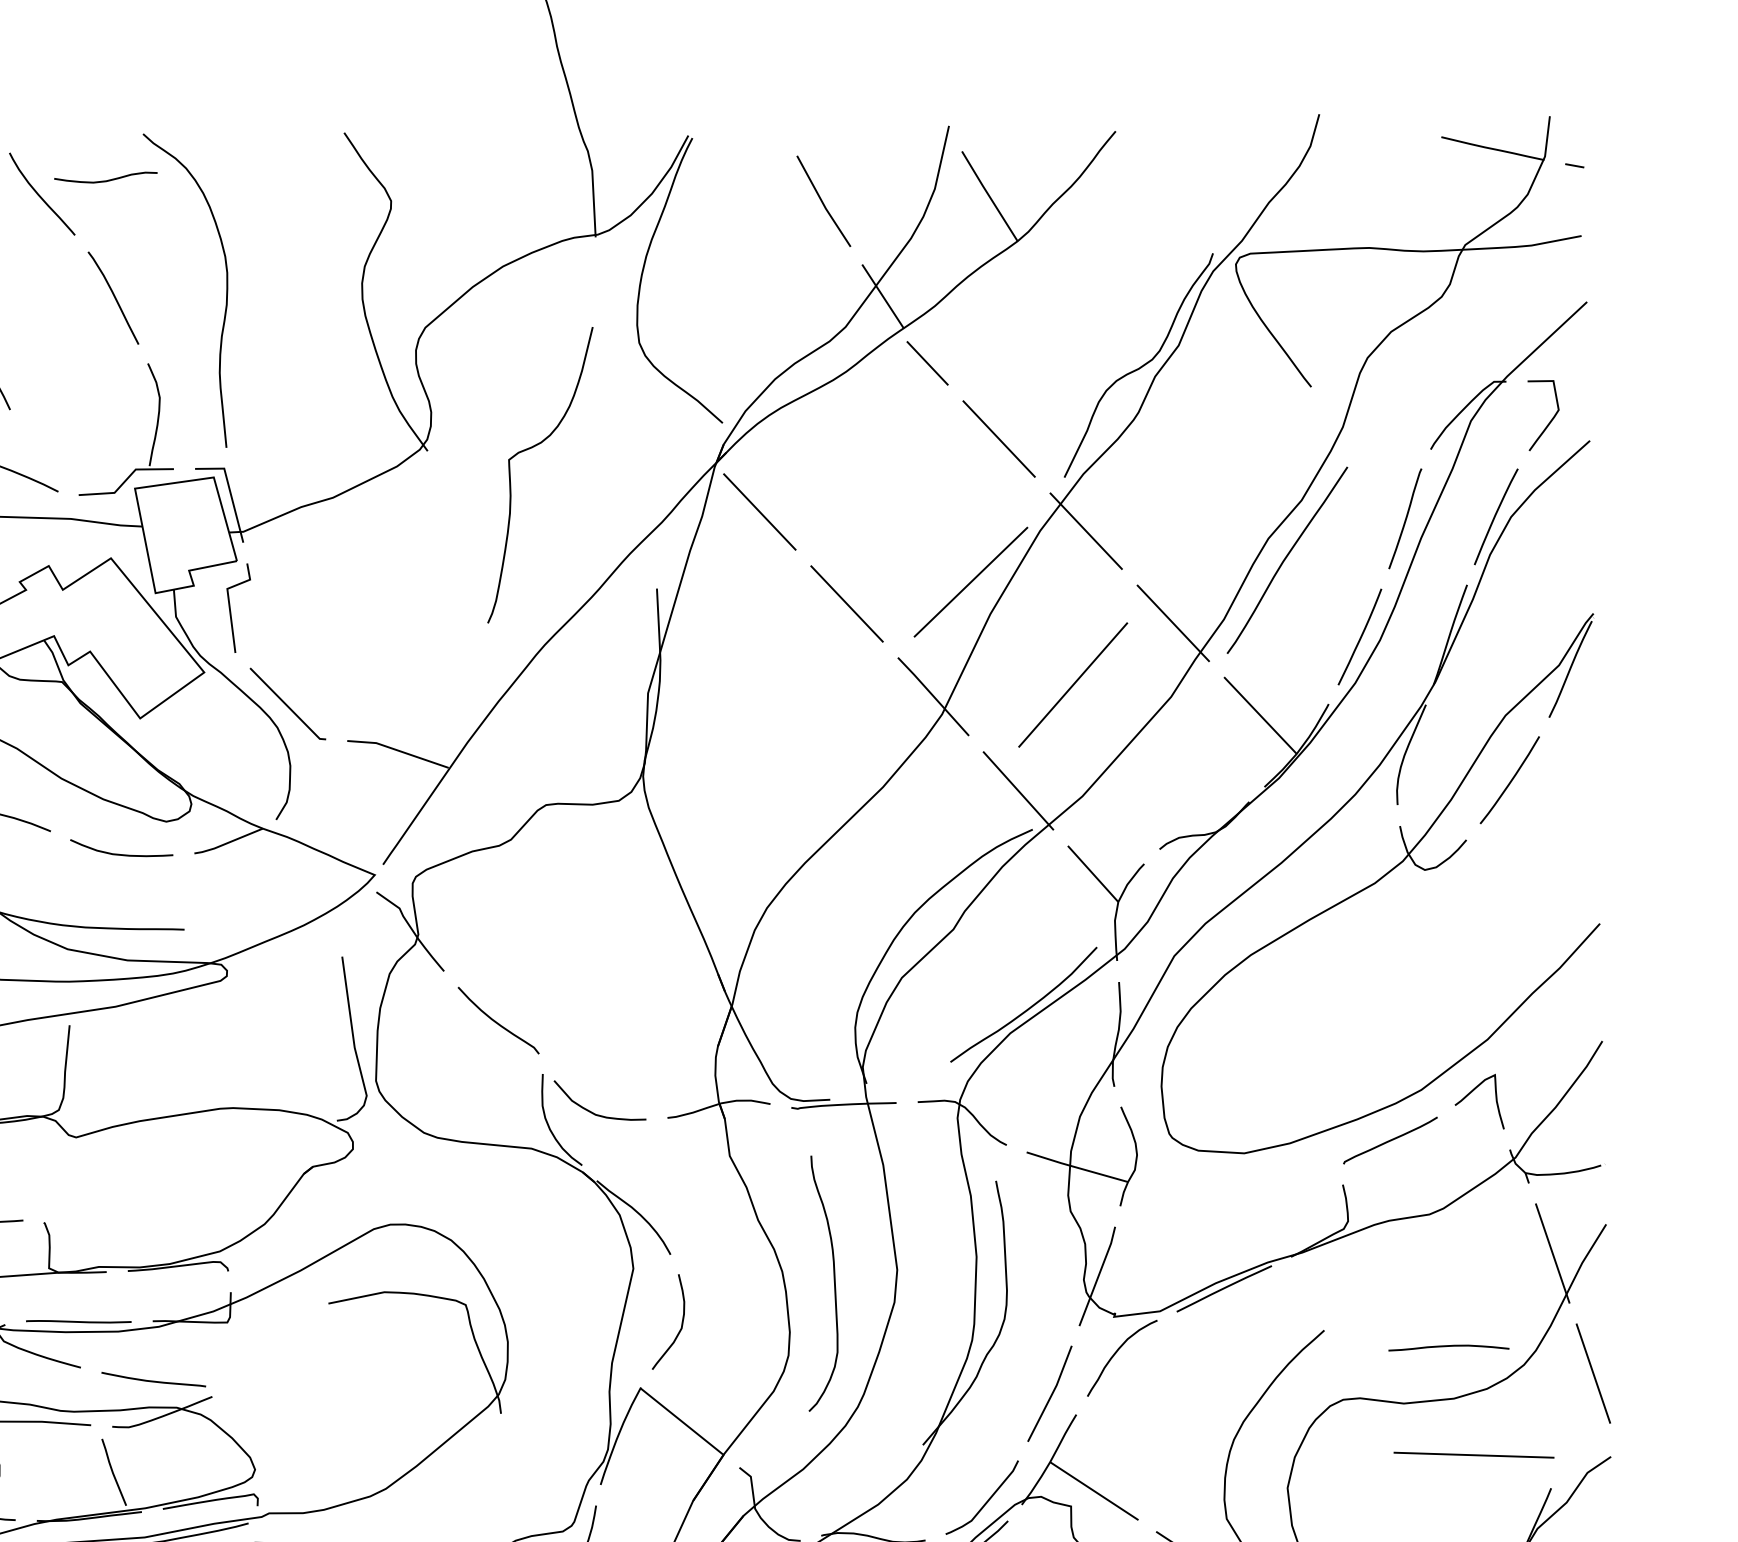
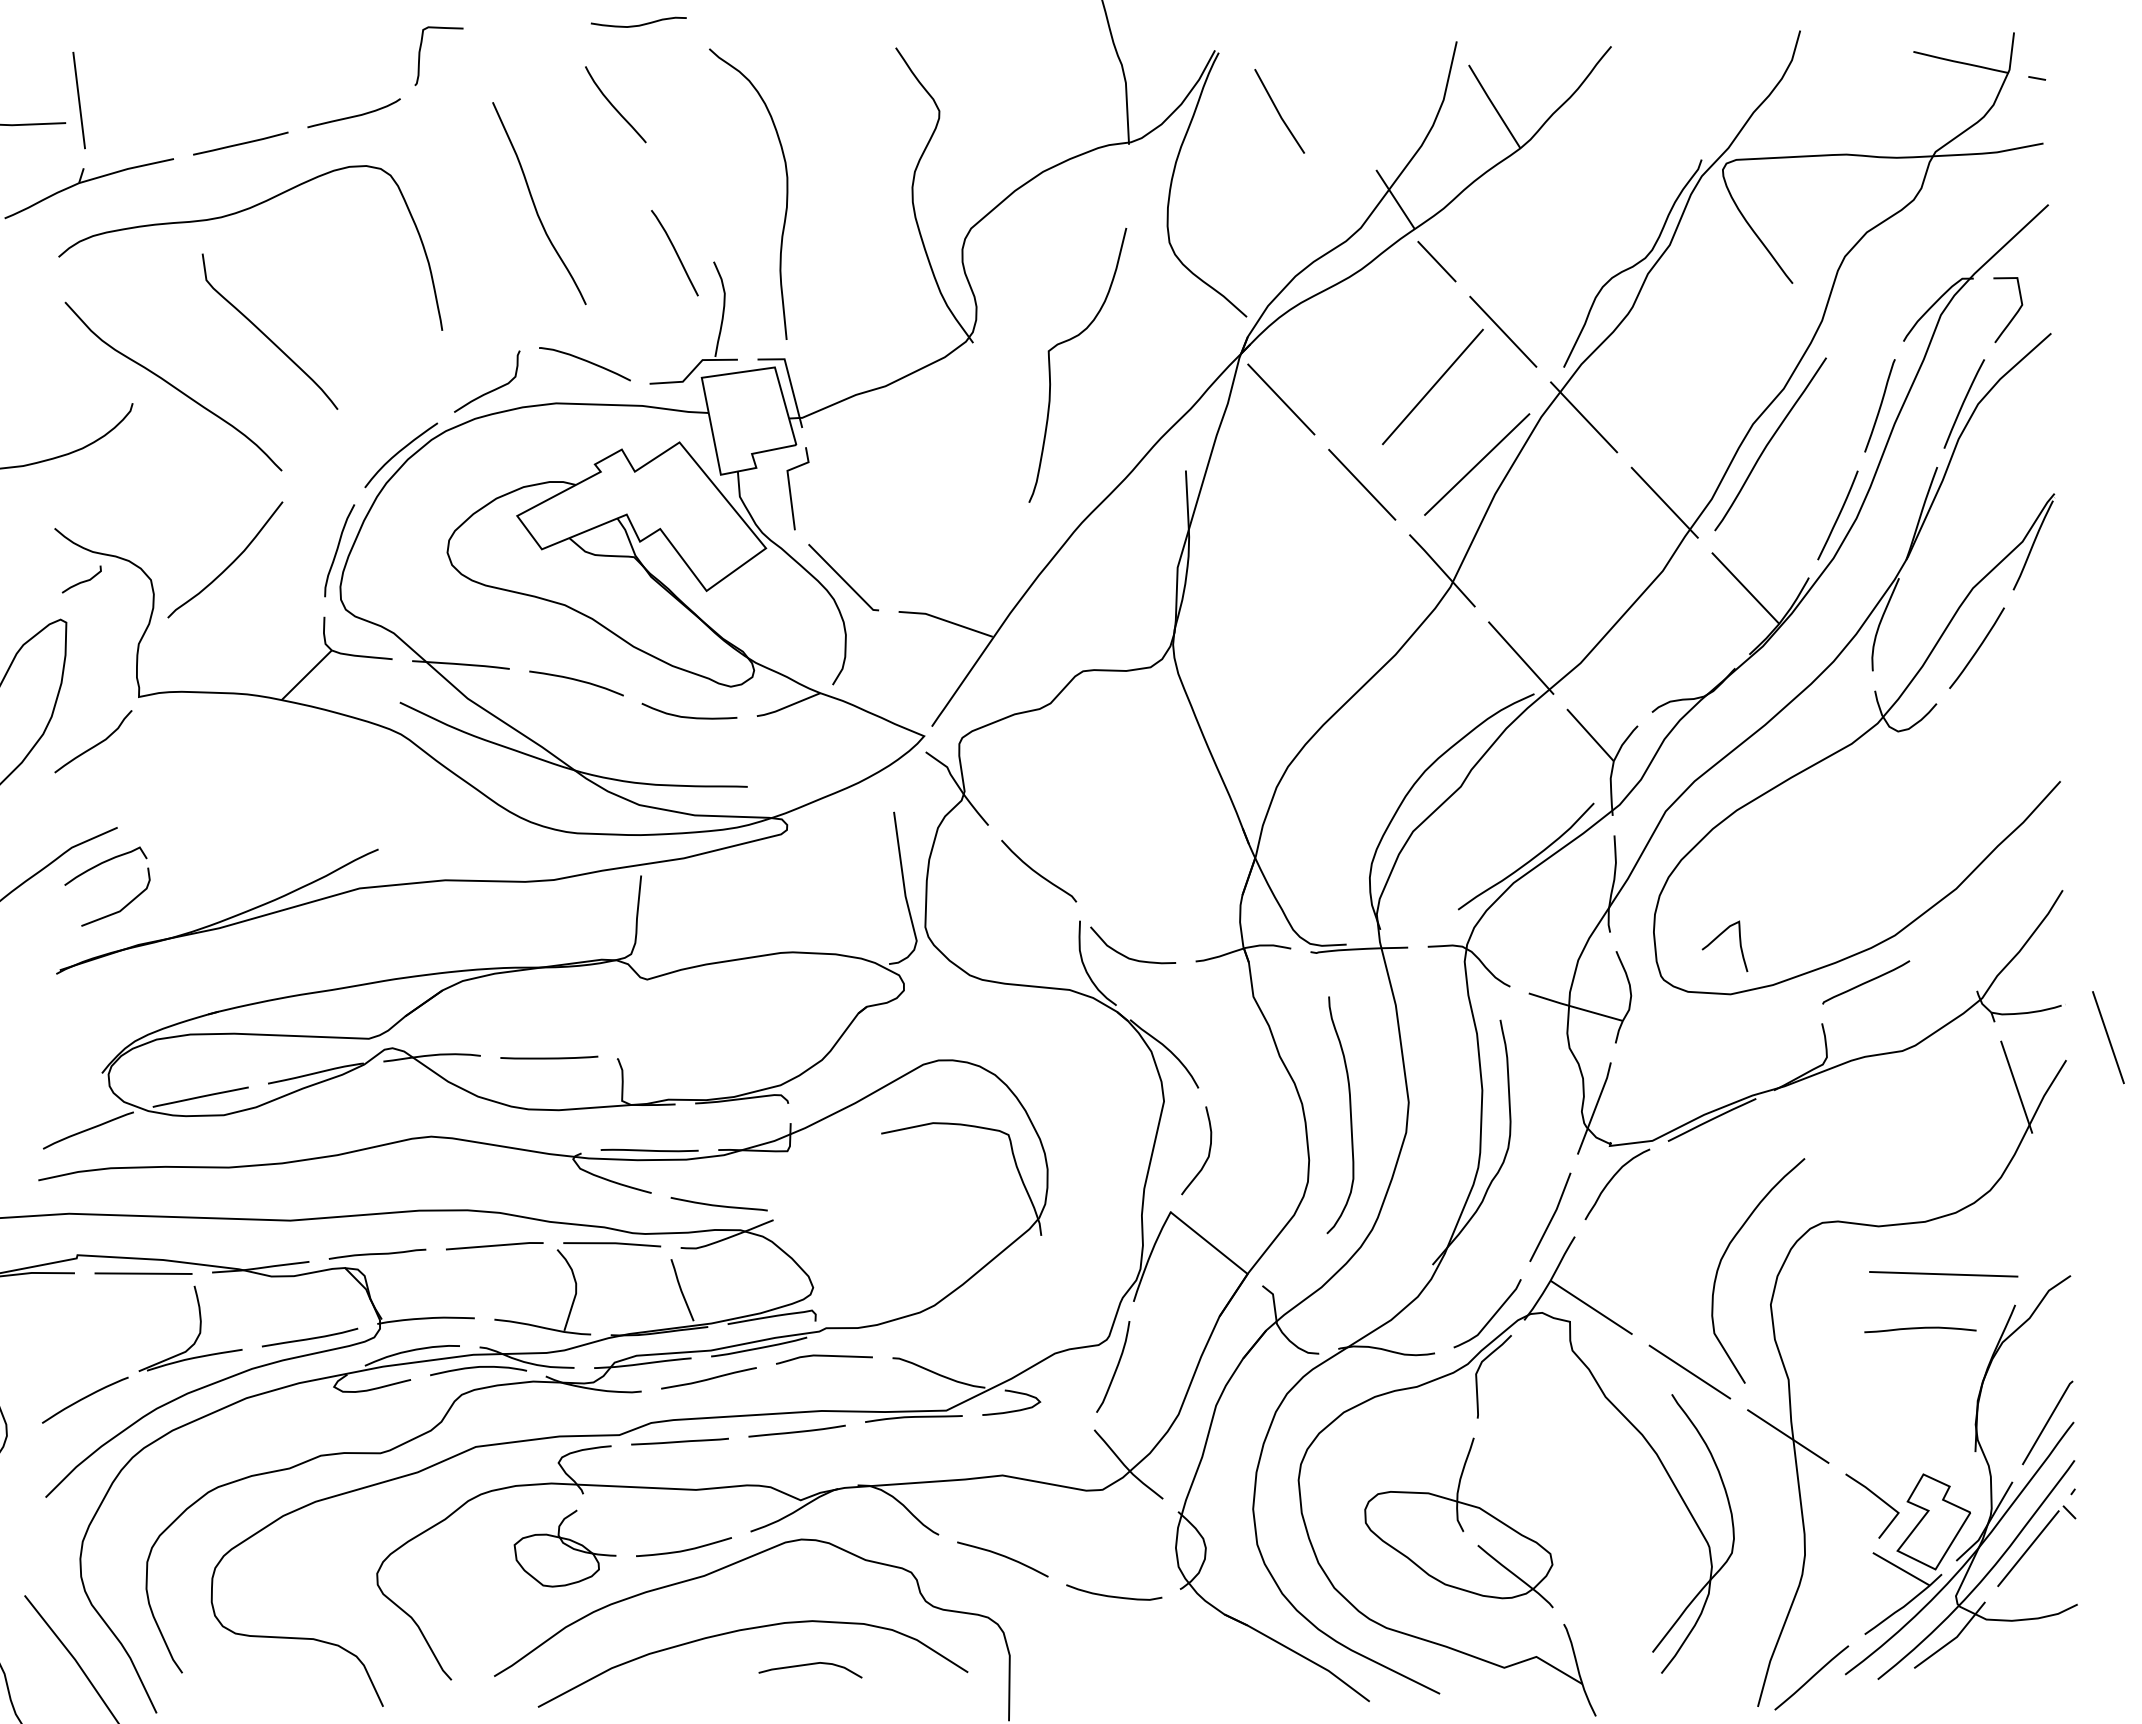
curve: (105, 179) -> (638, 24), moved
line: (822, 201) -> (1278, 111), moved
curve: (114, 298) -> (675, 253), moved
line: (1072, 684) -> (1432, 386), moved
curve: (1471, 1093) -> (1717, 938), moved
curve: (1448, 1346) -> (1920, 1328), moved
line: (1593, 1373) -> (2108, 1037), moved

